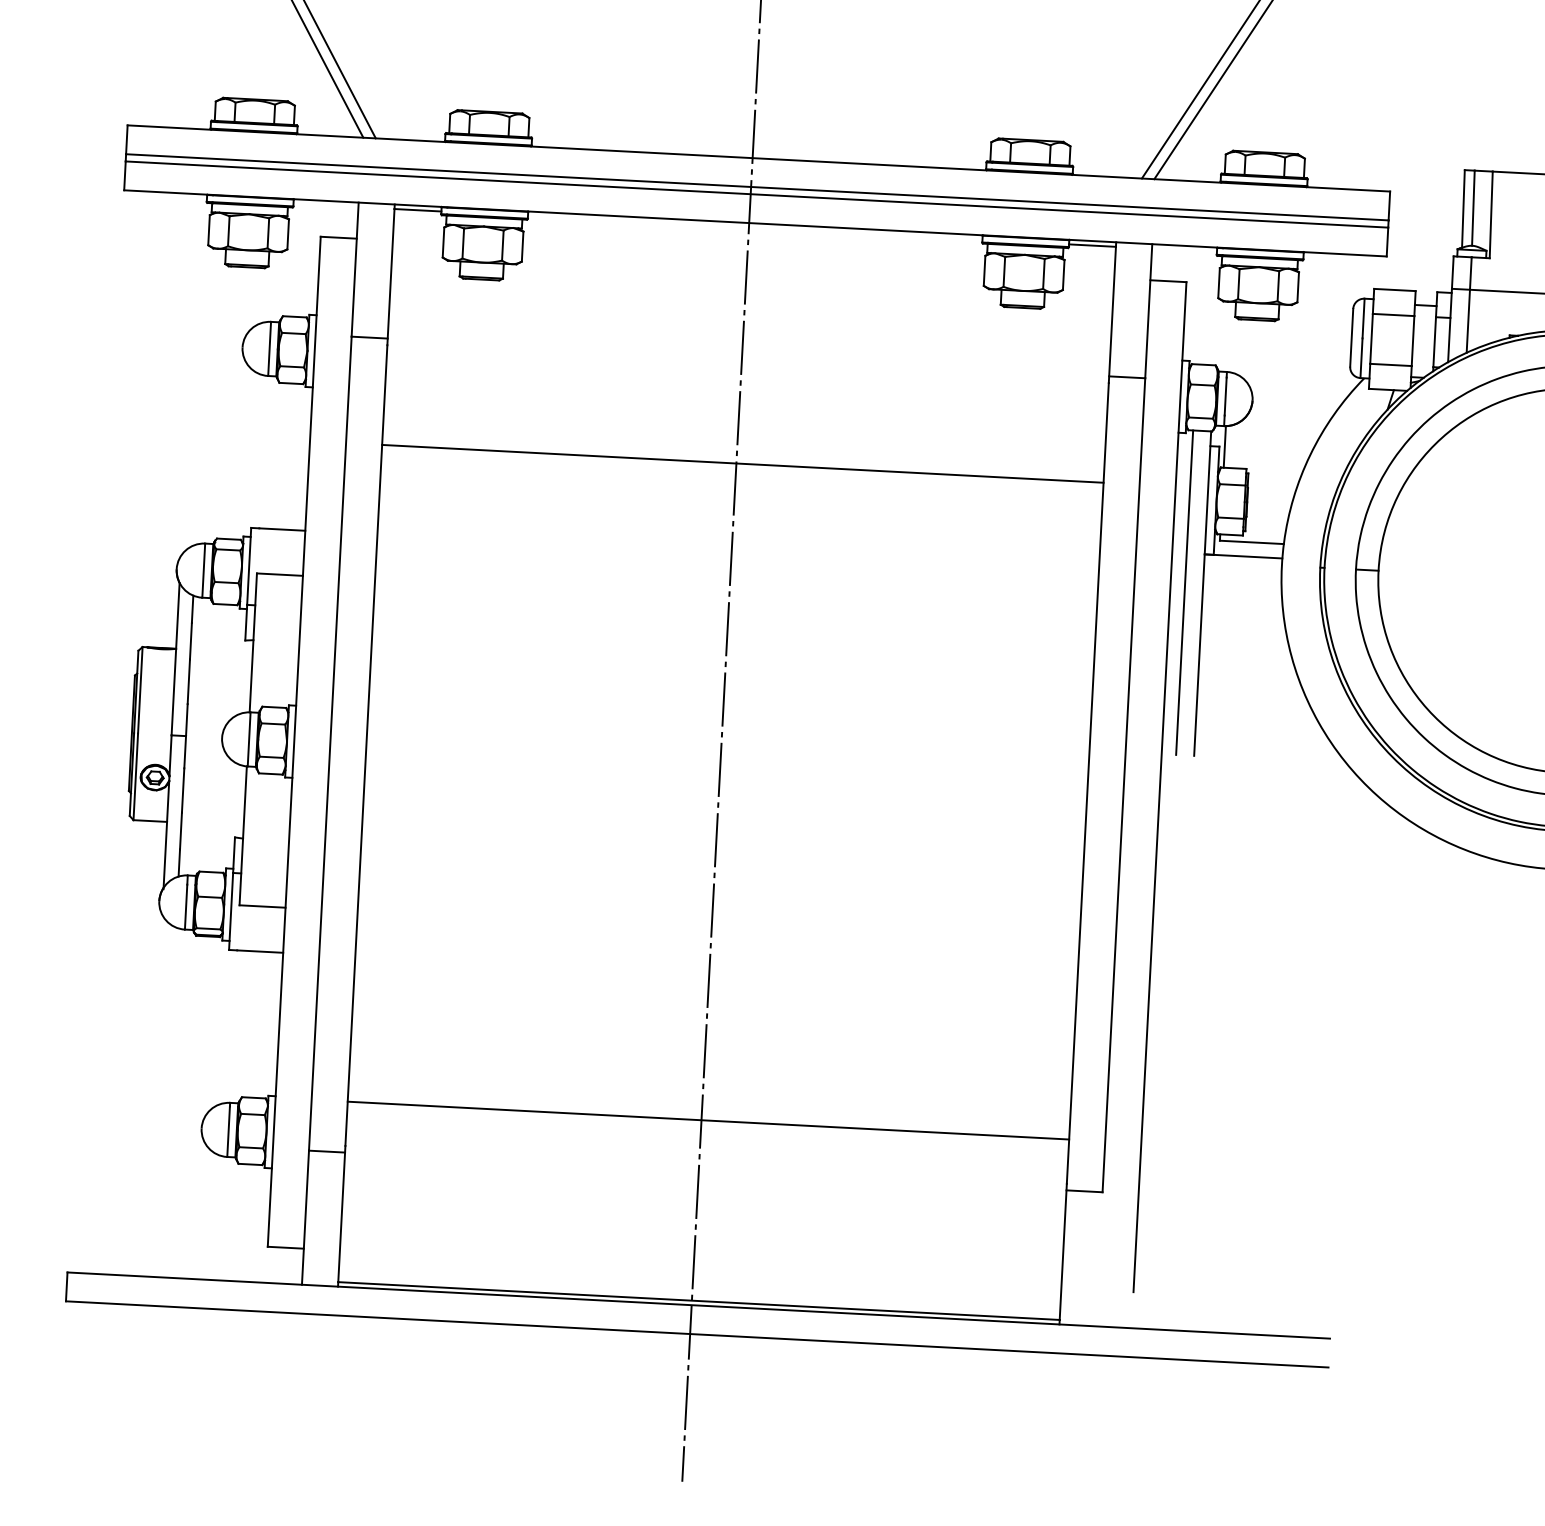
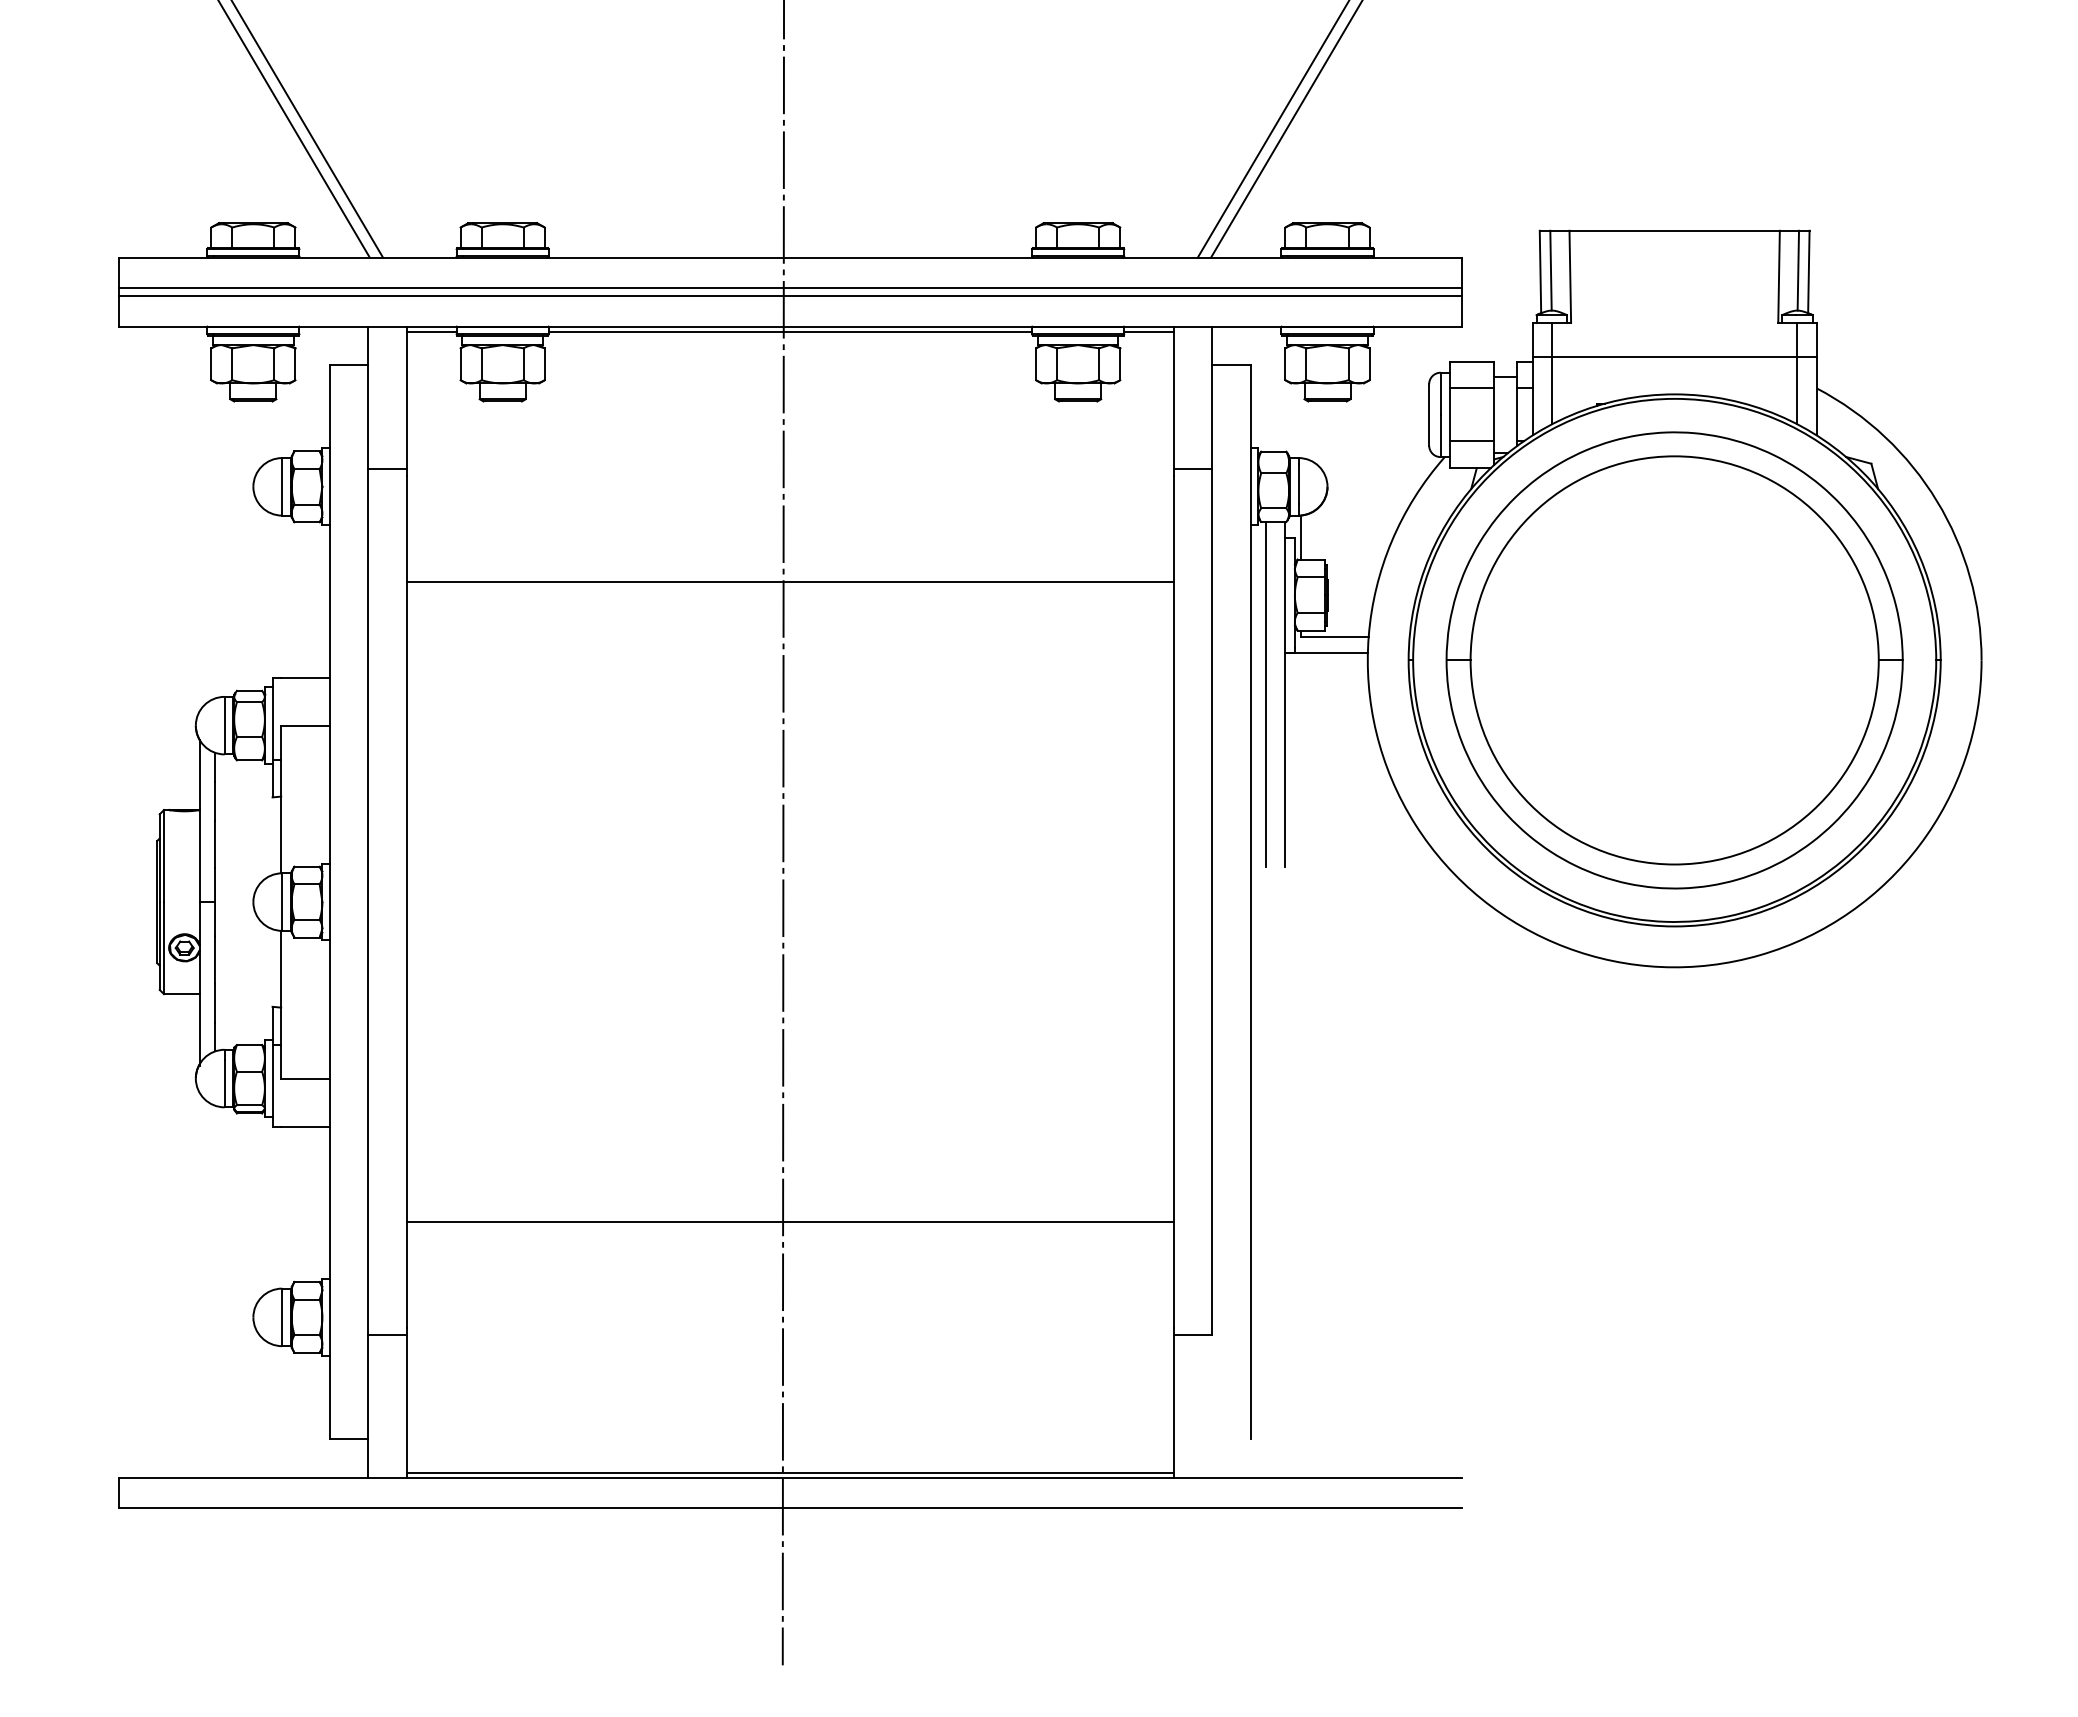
line: (755, 227) -> (790, 331), added
line: (708, 1120) -> (790, 1221), moved

